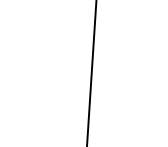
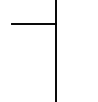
line: (54, 15) -> (33, 23), added

